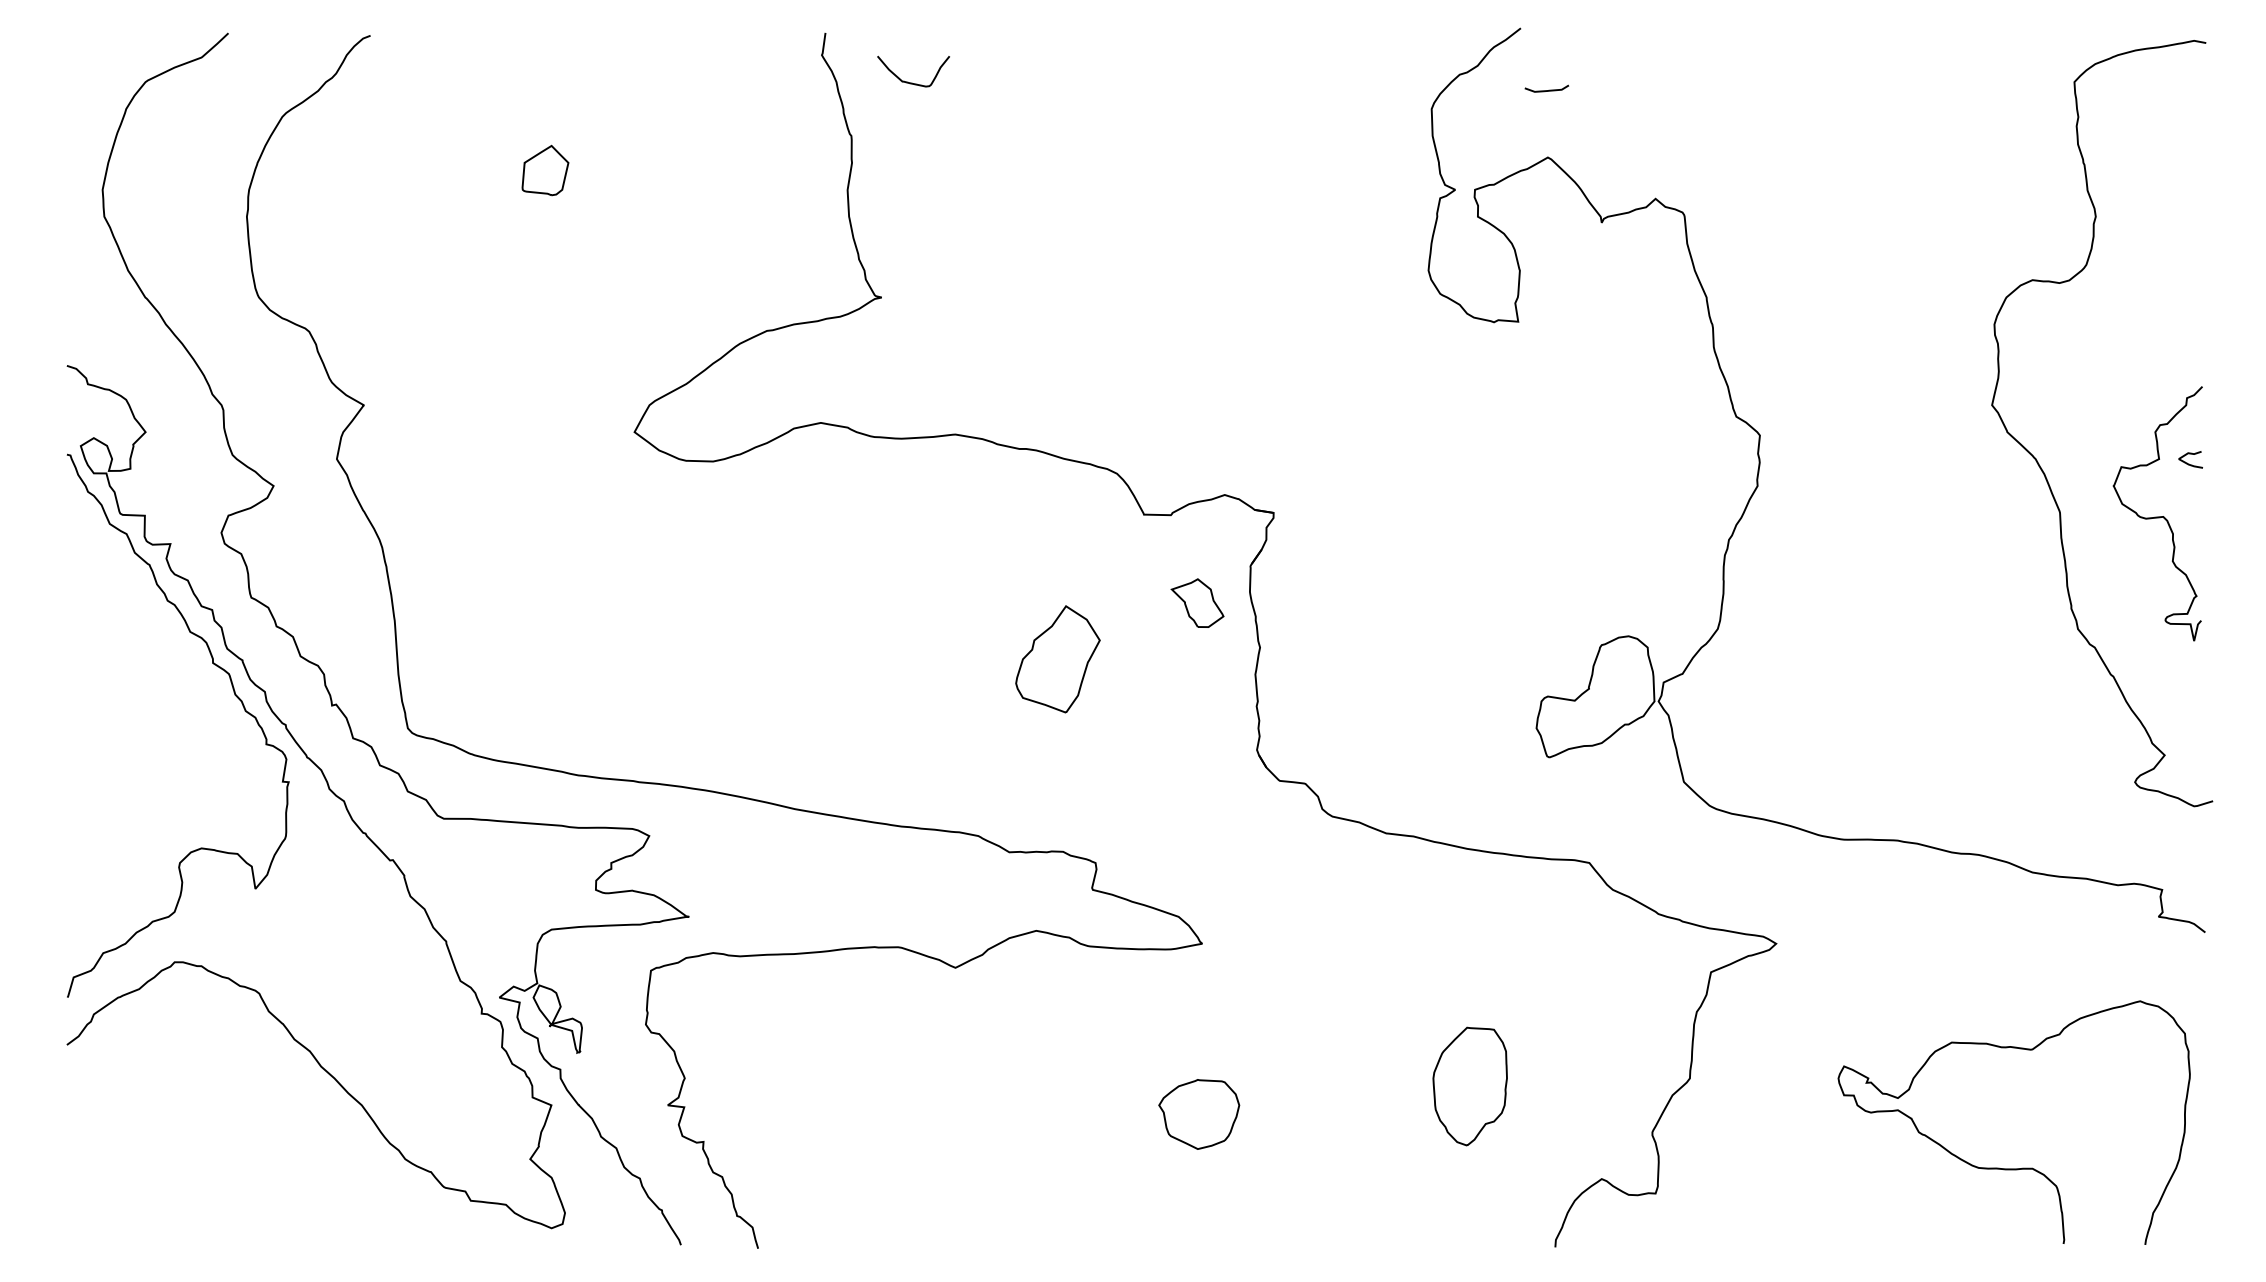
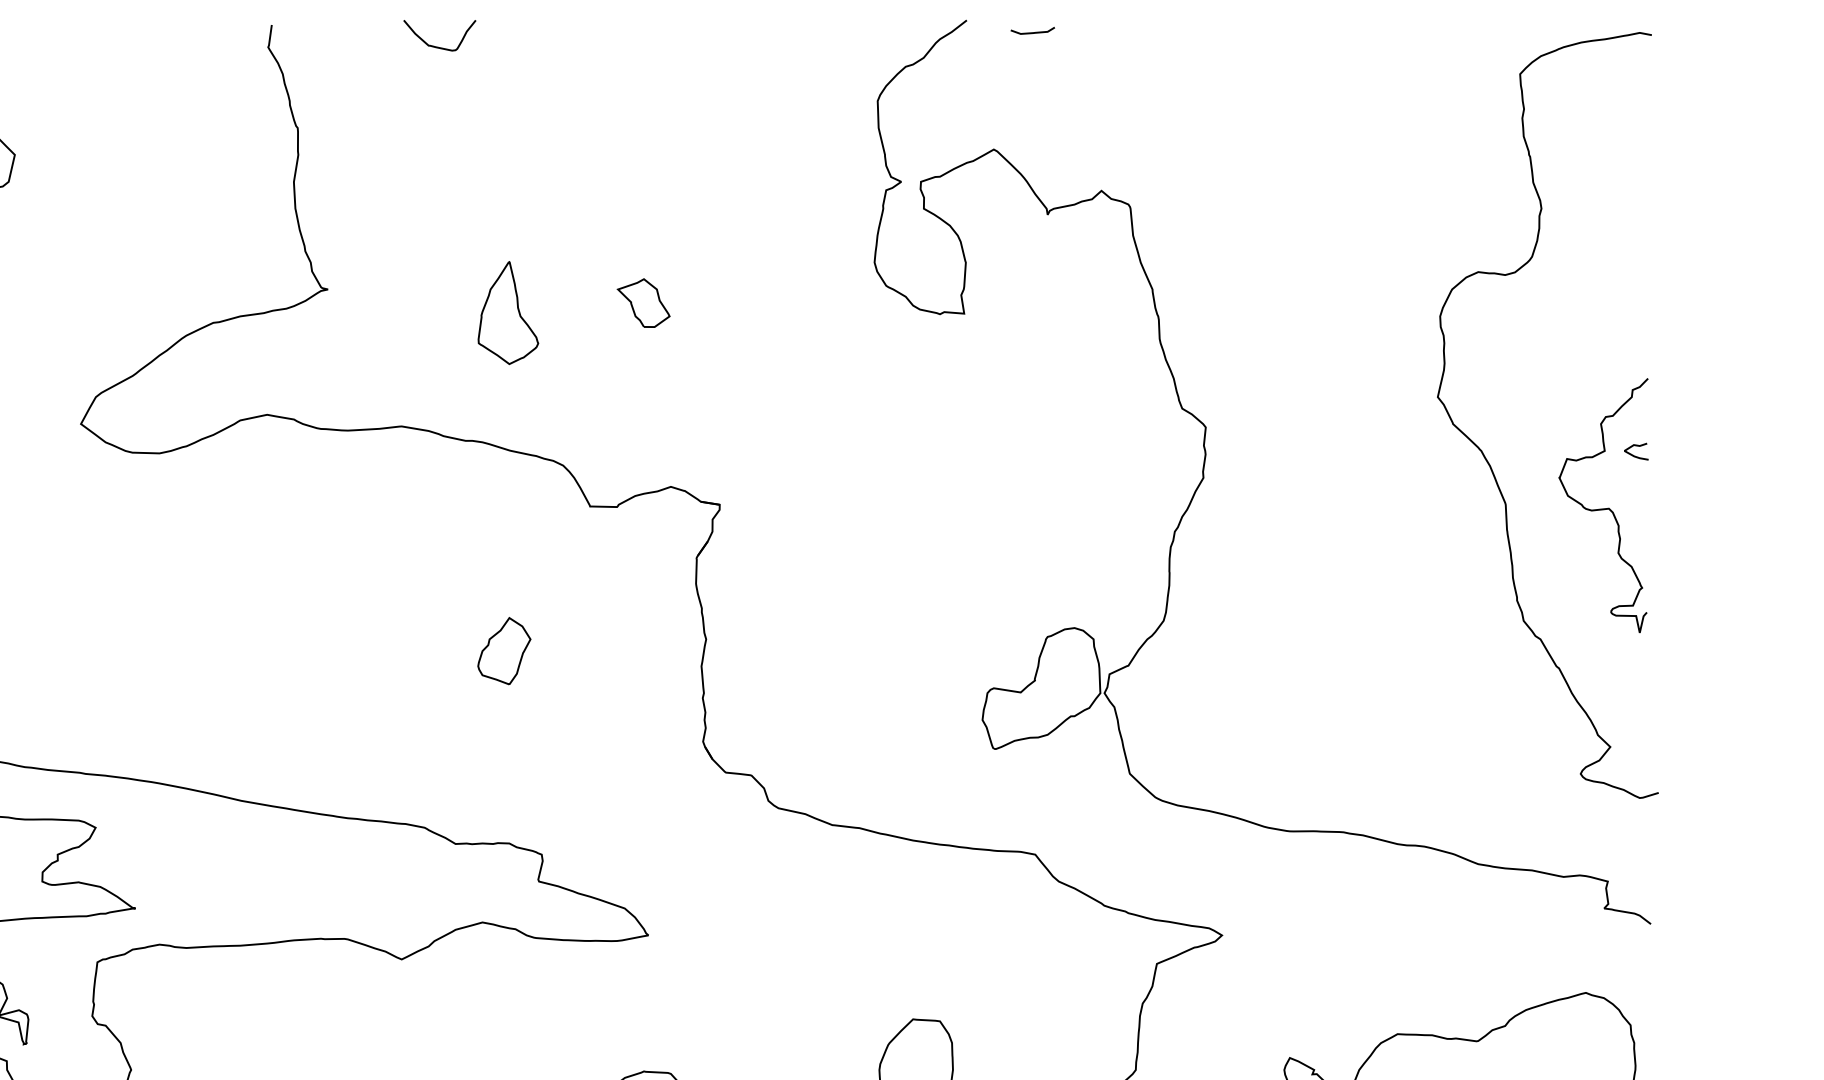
curve: (912, 82) -> (438, 46), moved
curve: (1546, 90) -> (1032, 32), moved
part: (1061, 321) -> (507, 313), added
part: (1197, 602) -> (643, 302), moved
part: (1058, 659) -> (504, 651), size x0.62

